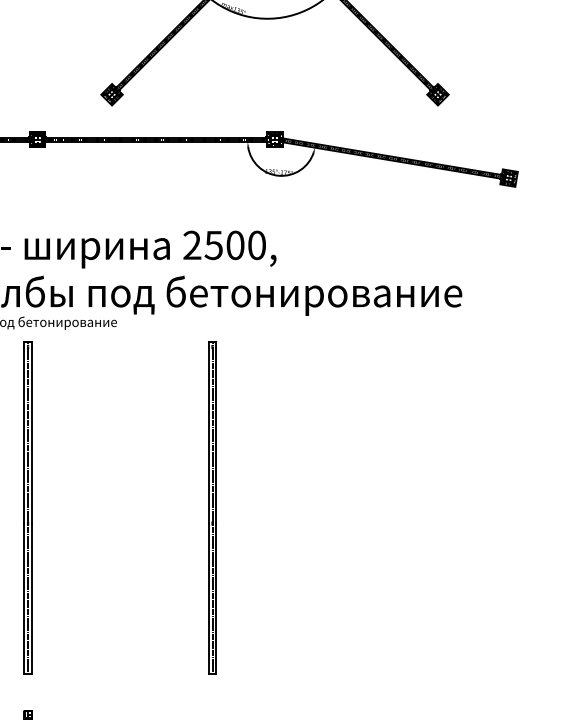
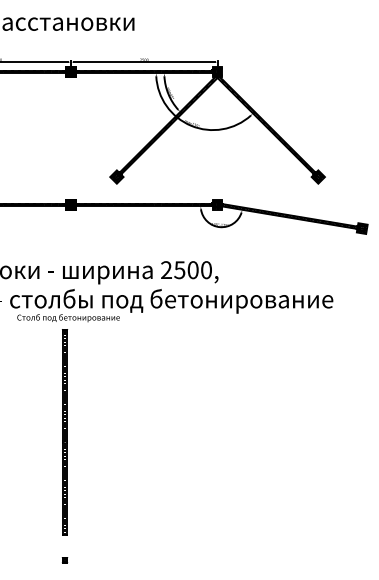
part: (213, 508) -> (179, 432), removed

